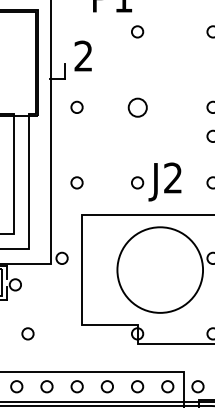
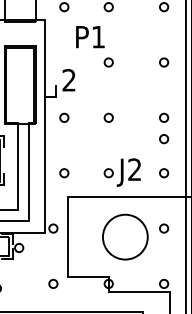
circle: (137, 106) -> (108, 117), size x0.62
circle: (159, 269) -> (124, 236), size x0.71
circle: (28, 333) -> (53, 283), moved

